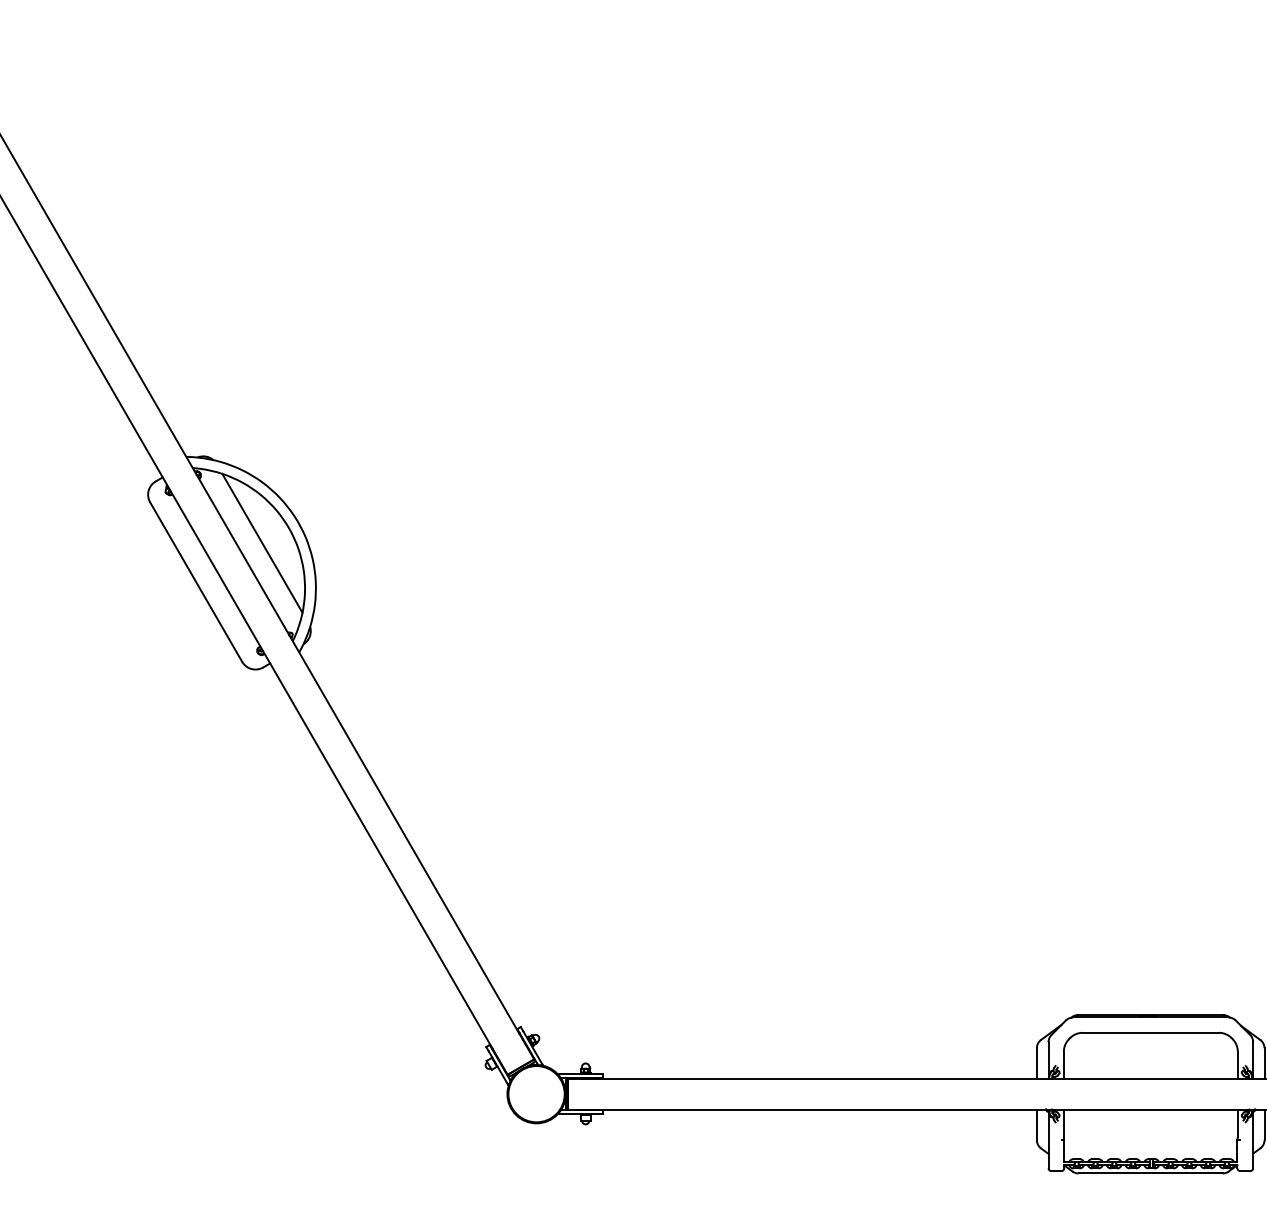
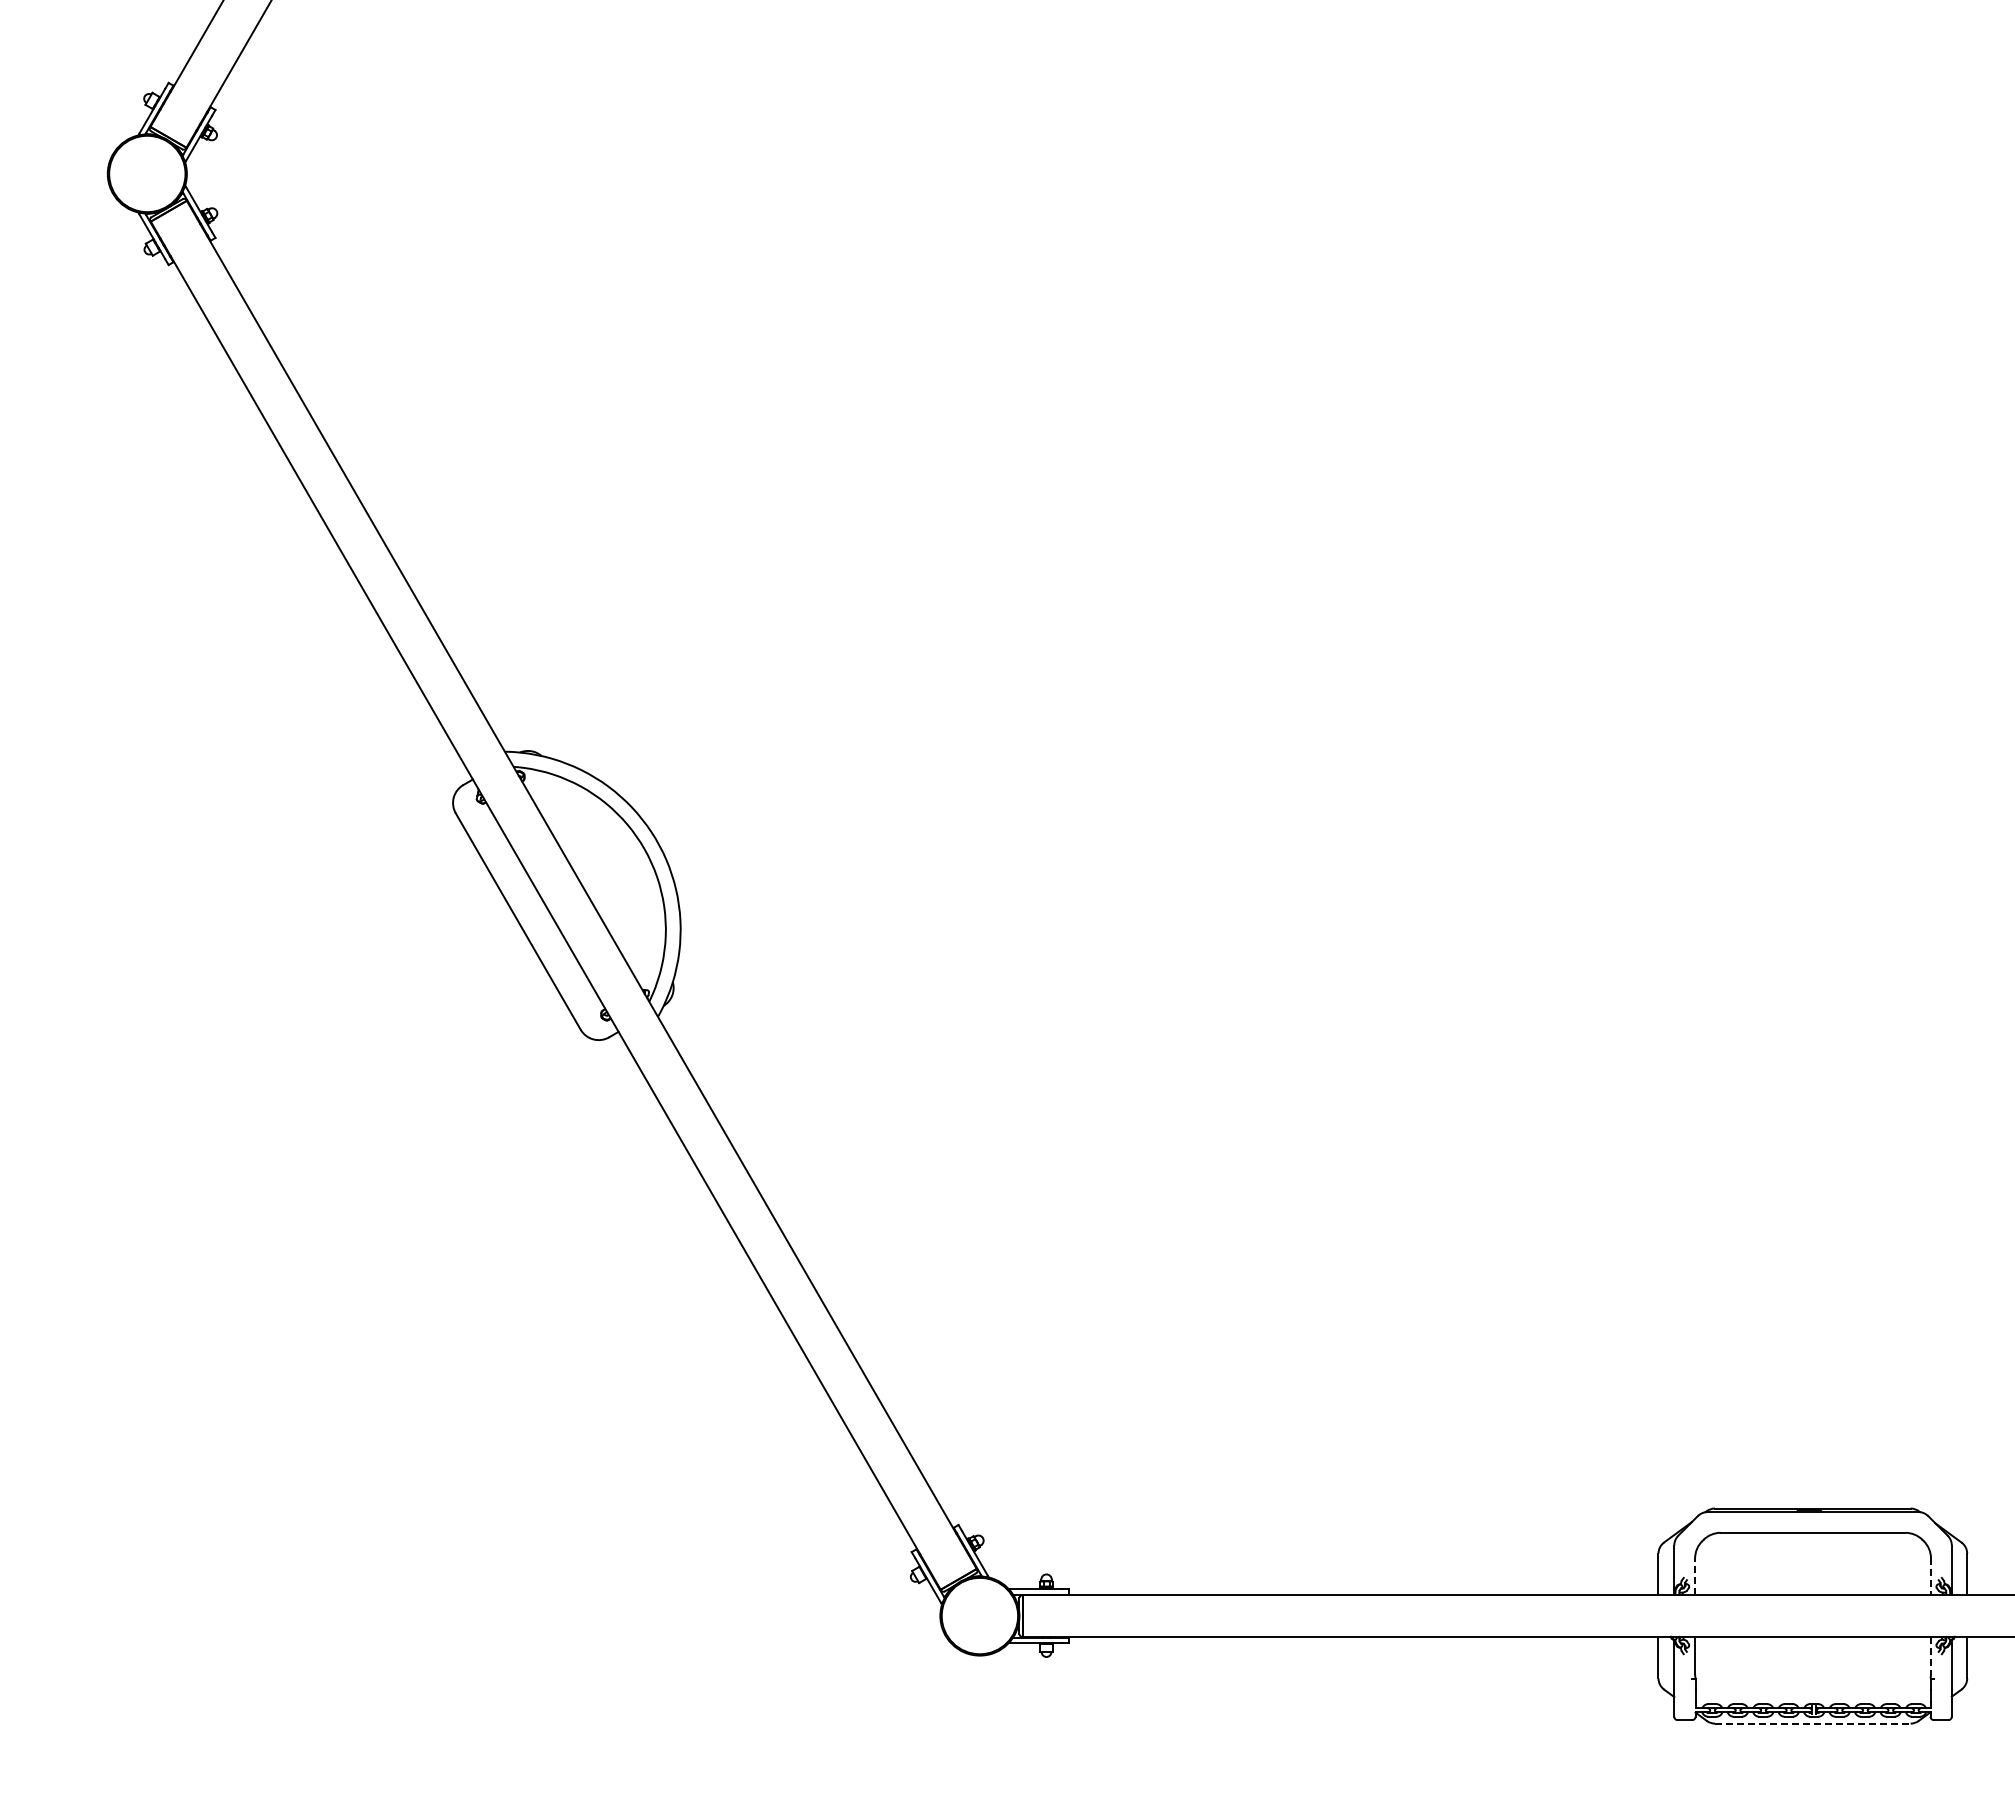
line: (261, 543) -> (607, 868), removed
line: (1064, 1065) -> (1695, 1576), solid -> dashed
line: (1238, 1065) -> (1931, 1577), solid -> dashed
line: (1238, 1123) -> (1931, 1655), solid -> dashed
line: (1150, 1173) -> (1812, 1723), solid -> dashed

